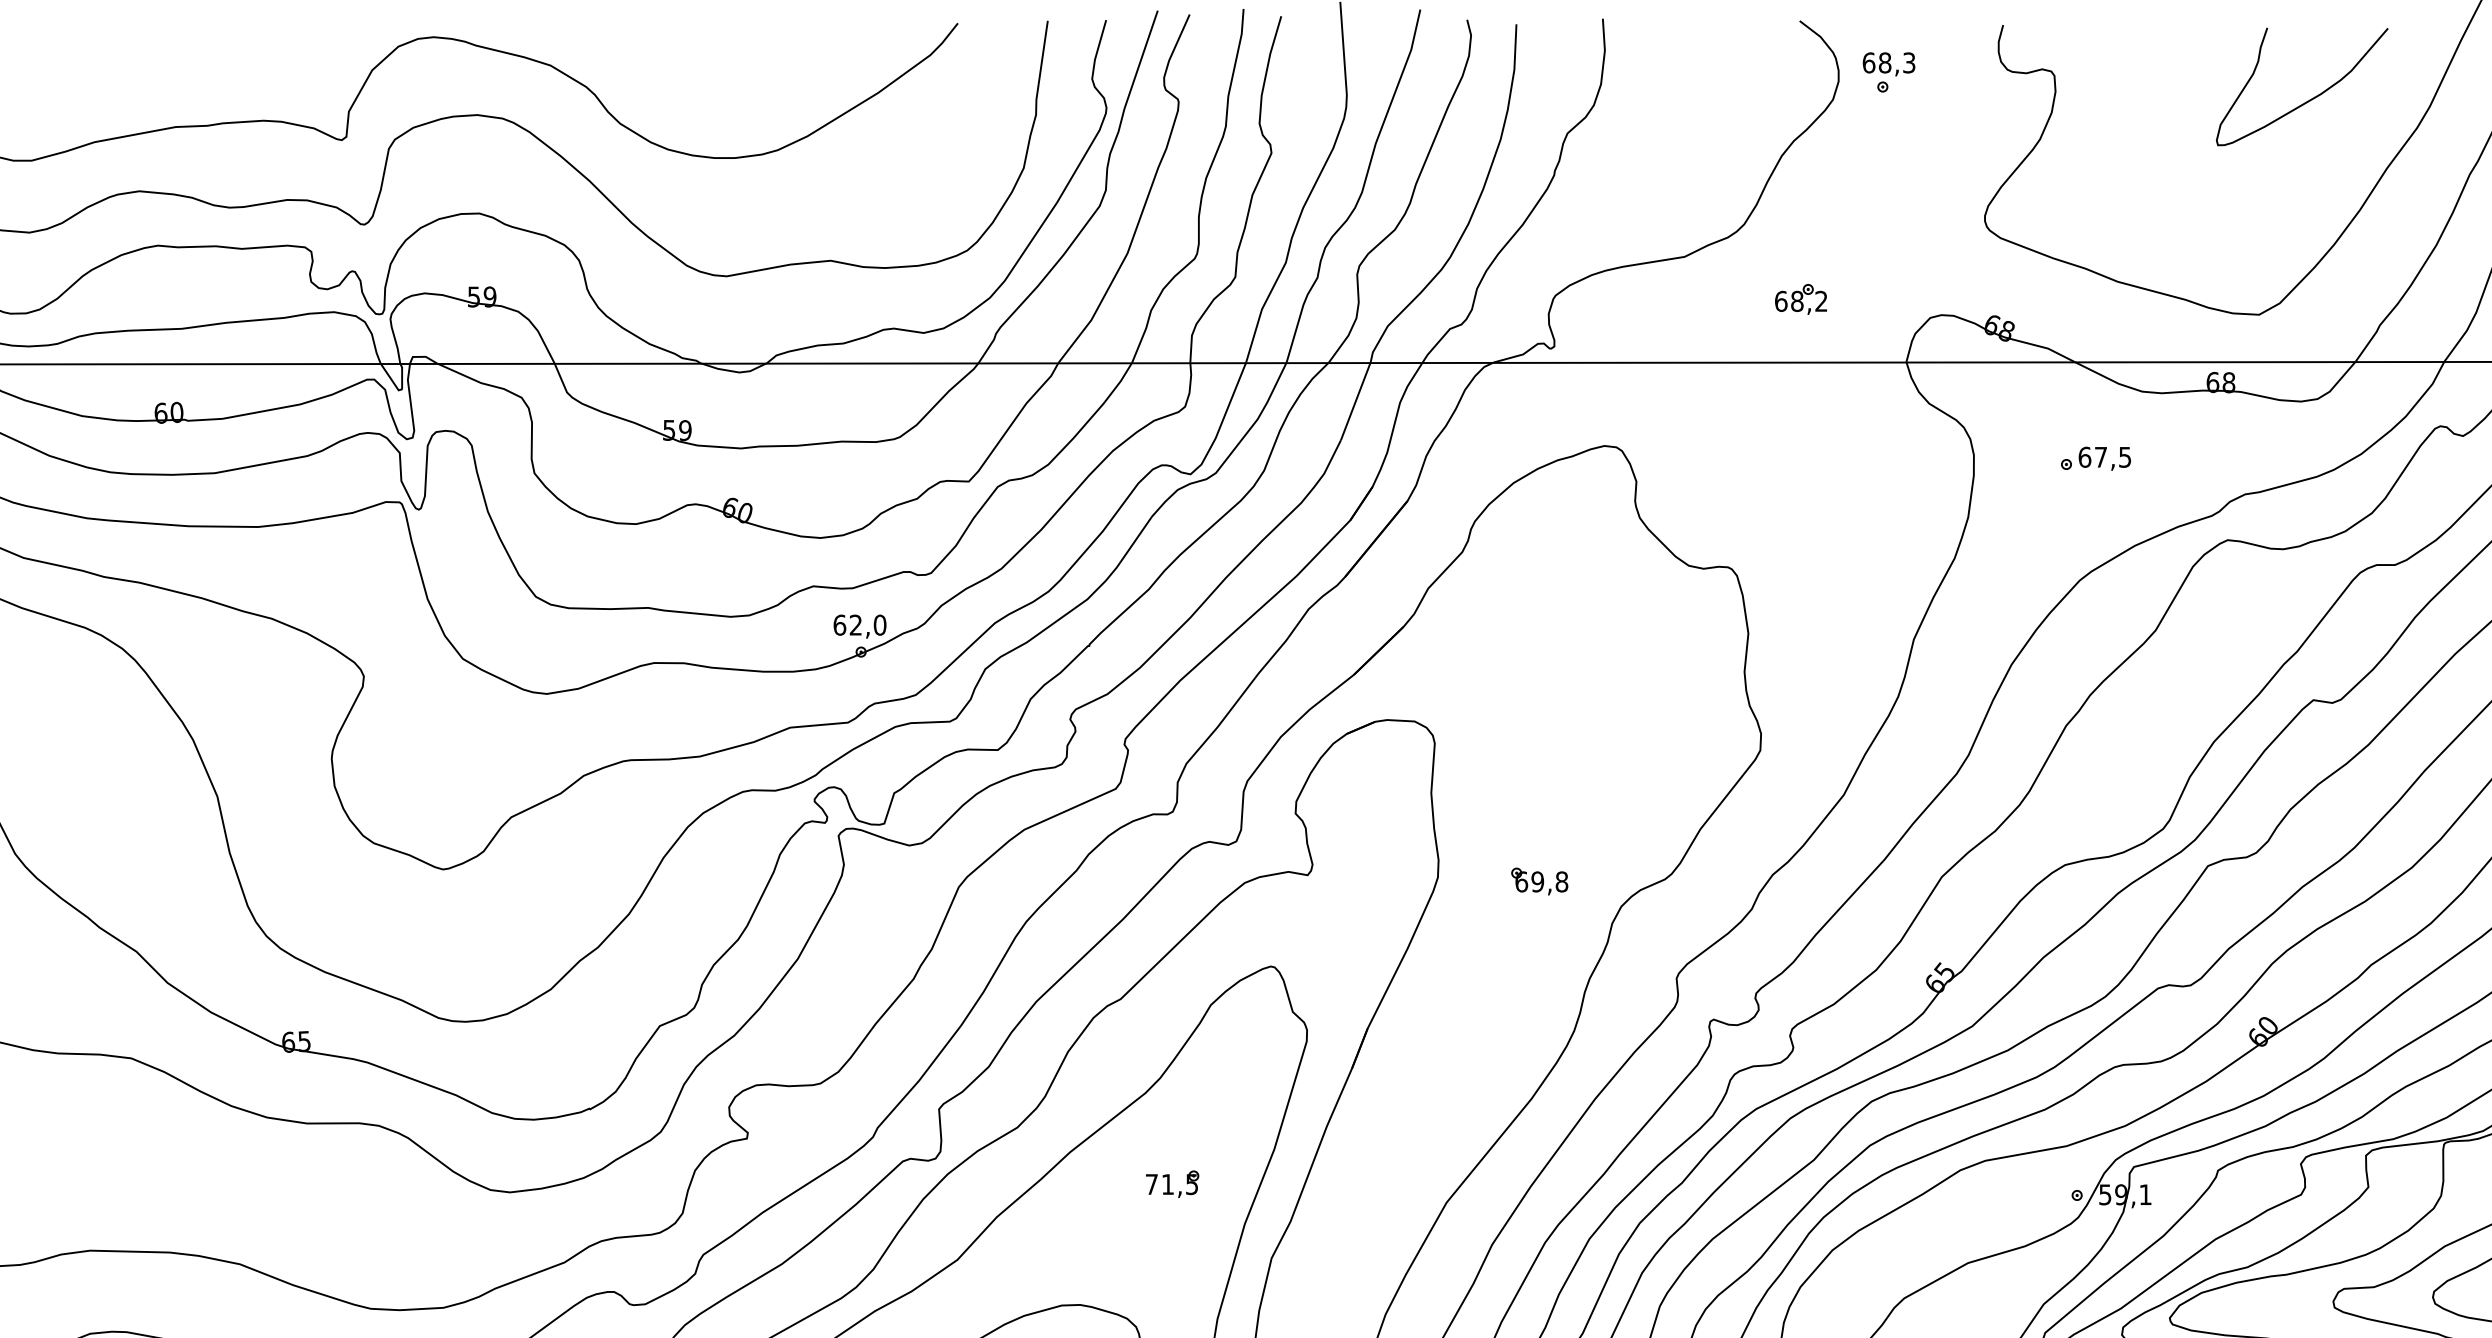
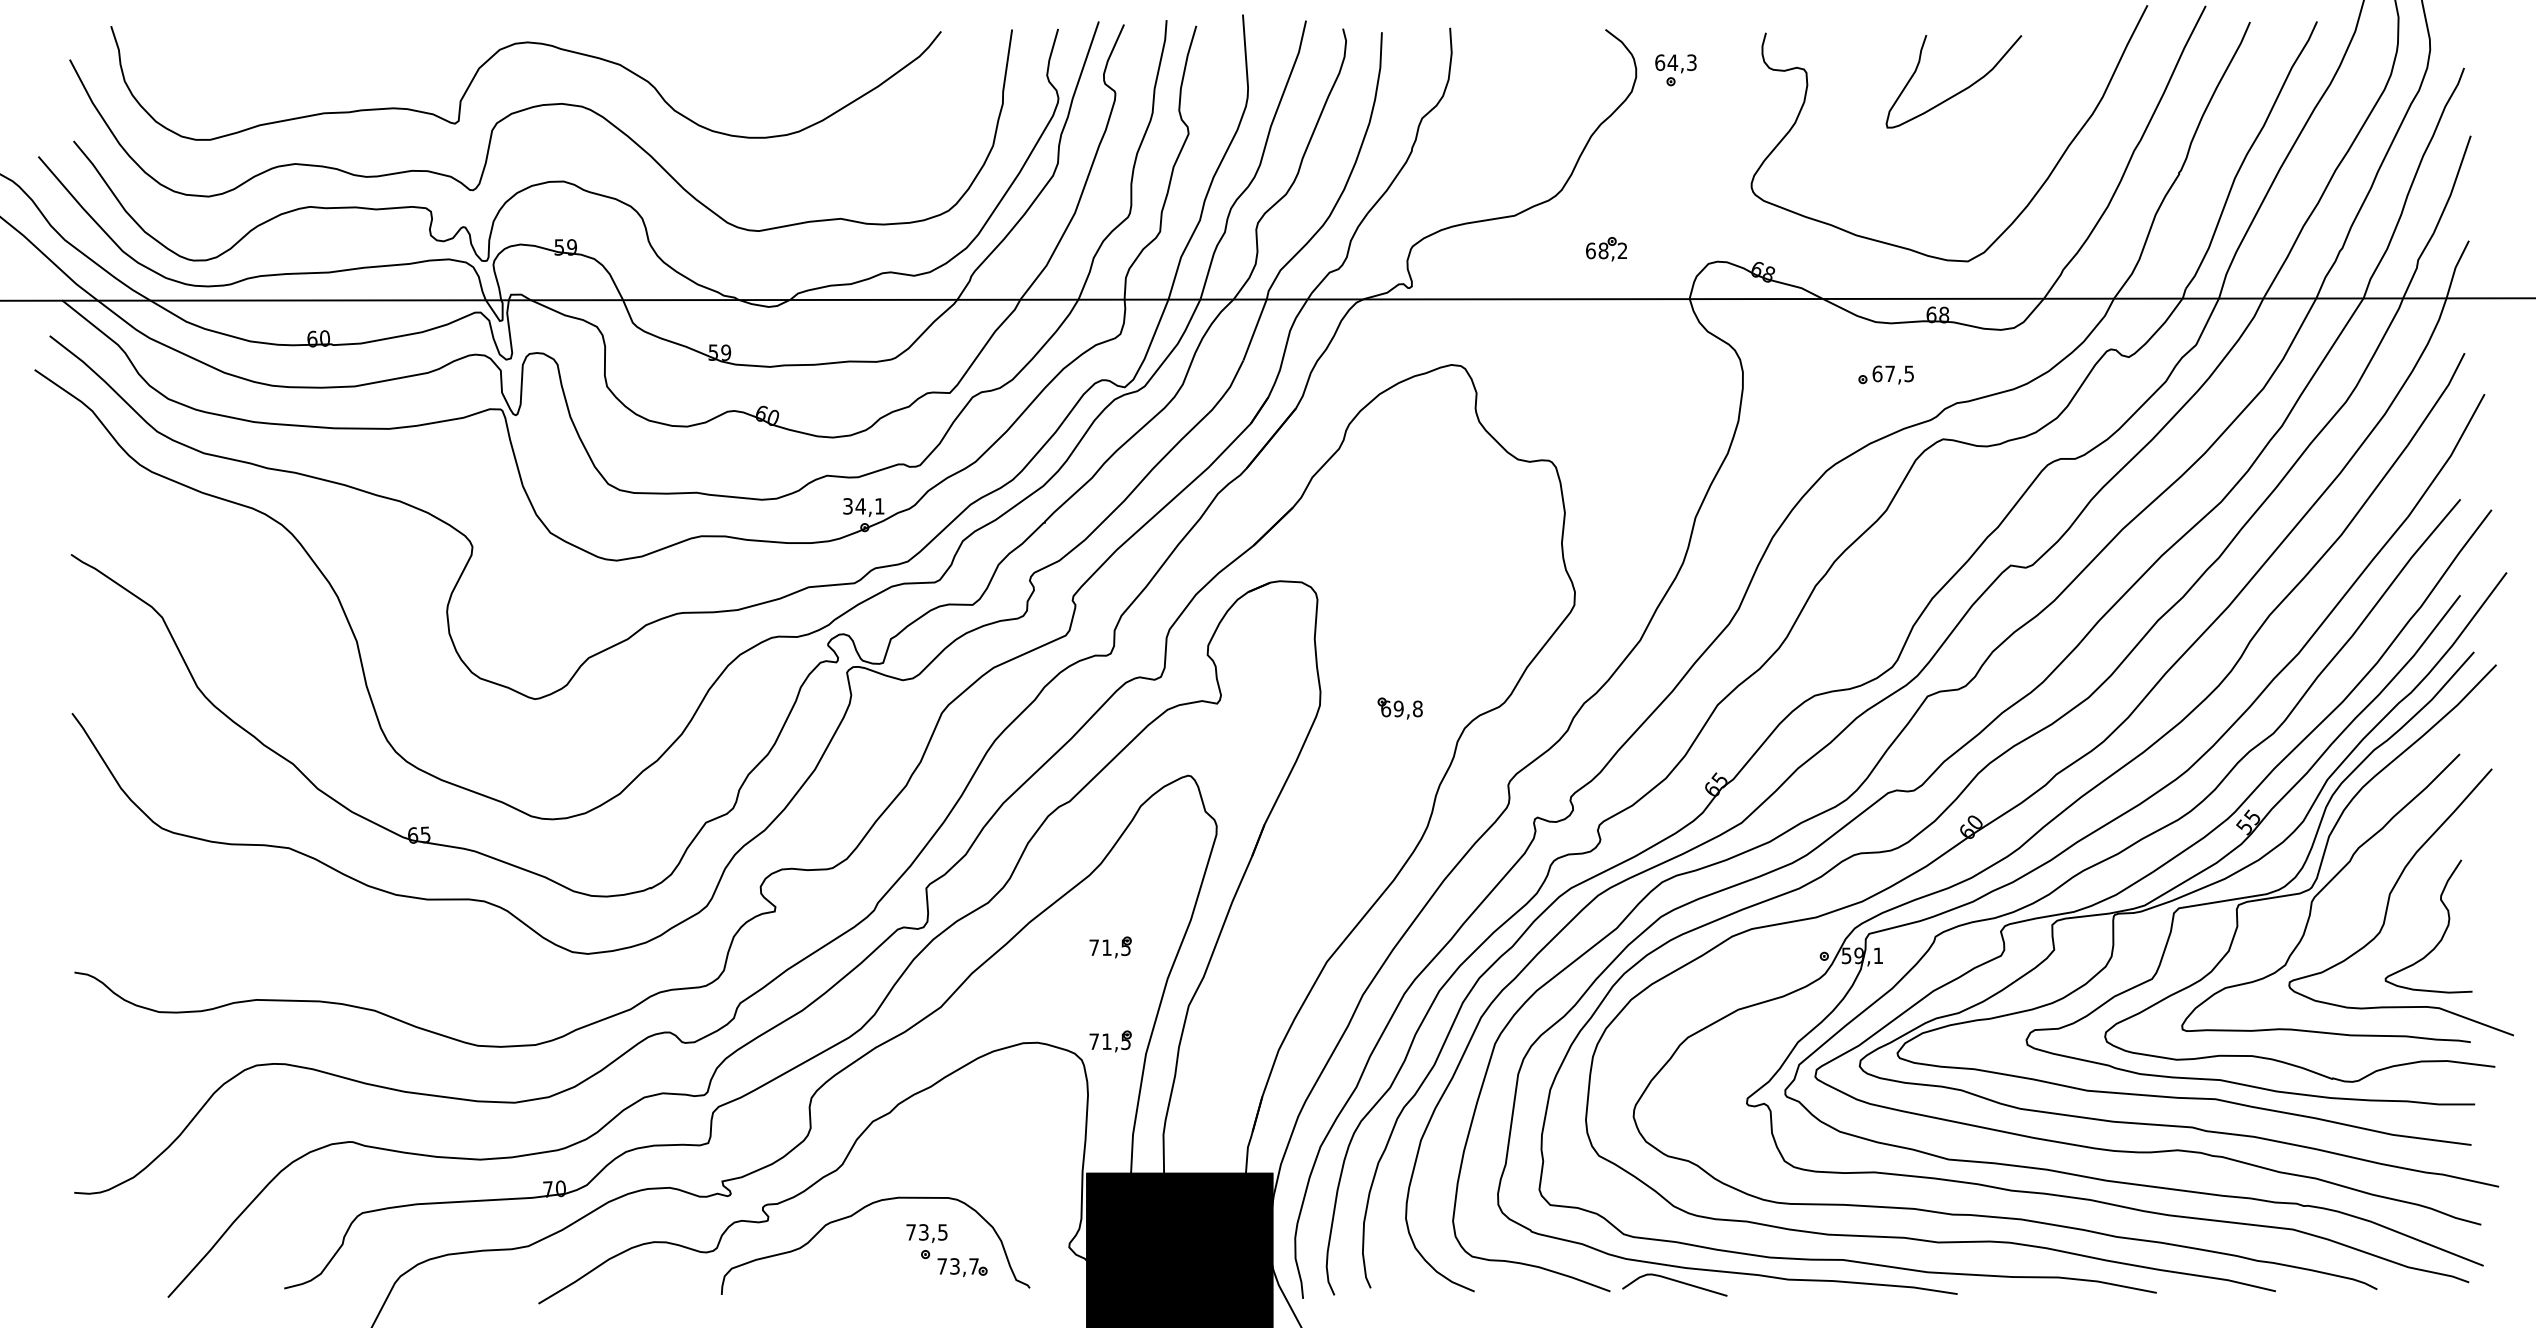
text: (1884, 62) -> (1672, 62), 68,3 -> 64,3
curve: (2309, 99) -> (1959, 91), moved
part: (2095, 458) -> (1885, 374), moved
text: (859, 625) -> (863, 506), 62,0 -> 34,1
part: (1172, 1303) -> (1110, 1041), added

